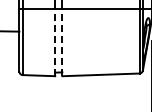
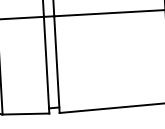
line: (55, 42) -> (47, 64), dashed -> solid
line: (62, 42) -> (57, 64), dashed -> solid

